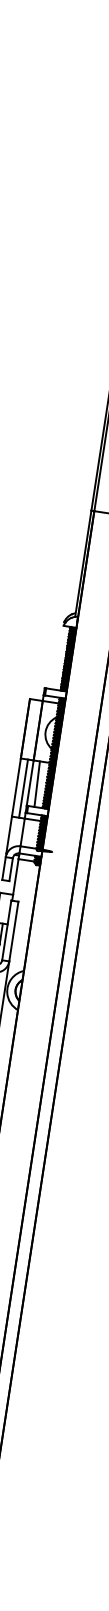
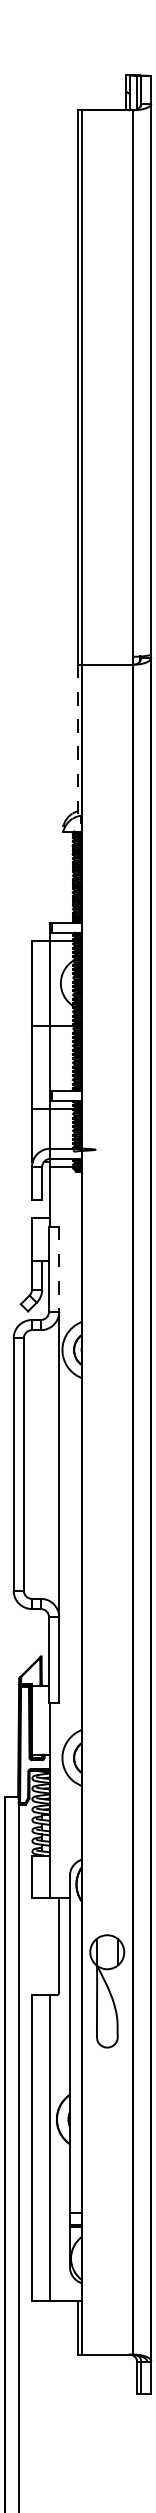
line: (83, 563) -> (77, 740), solid -> dashed
line: (37, 783) -> (60, 1057), removed
line: (23, 788) -> (42, 1067), removed
line: (14, 931) -> (59, 1269), solid -> dashed

